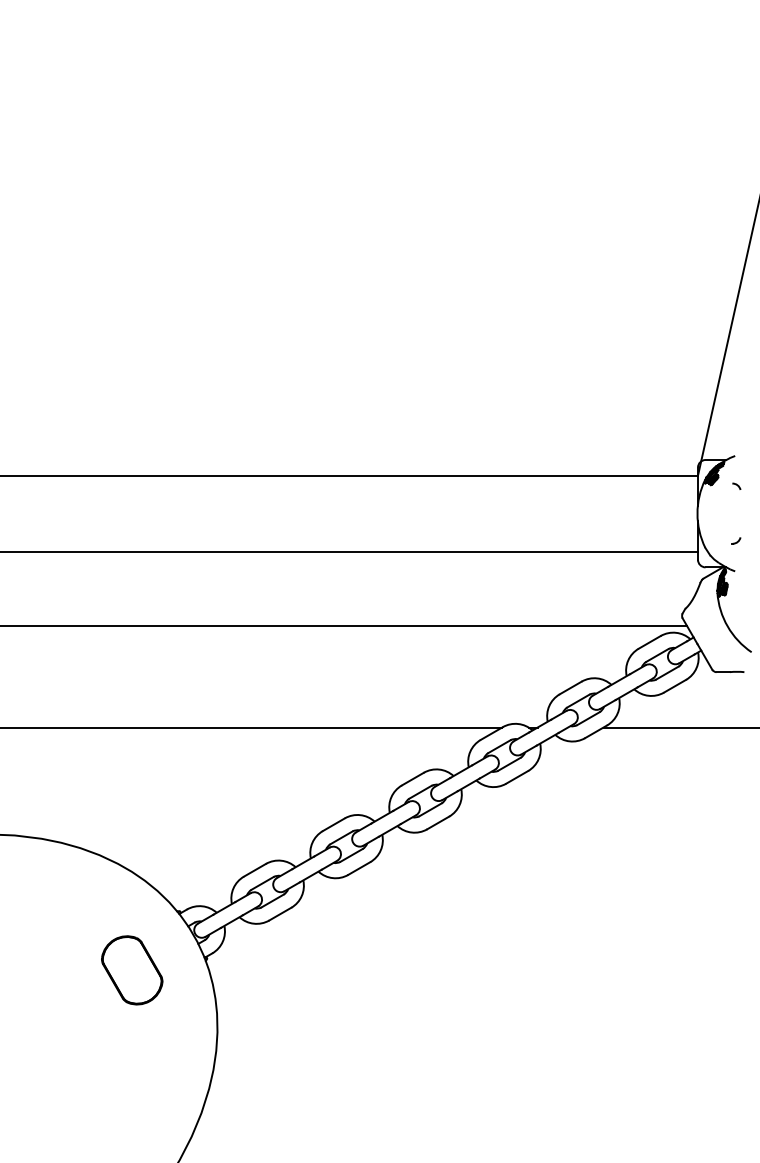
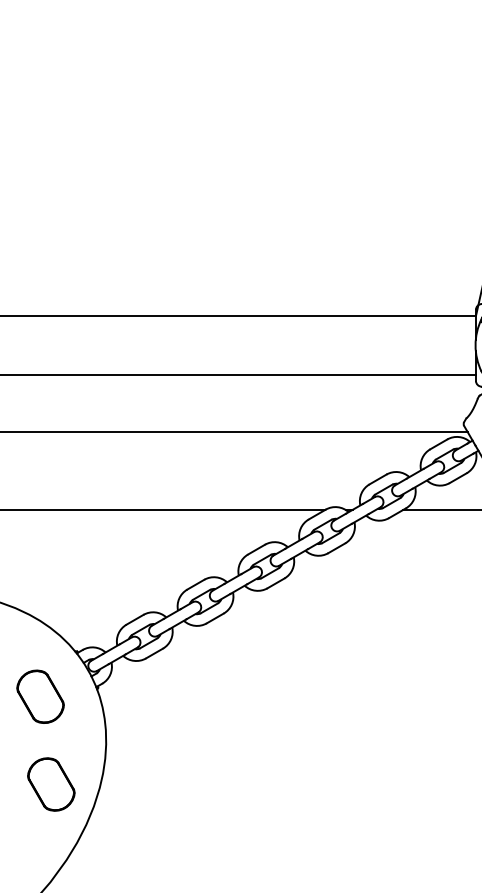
part: (146, 1084) -> (51, 784), added

